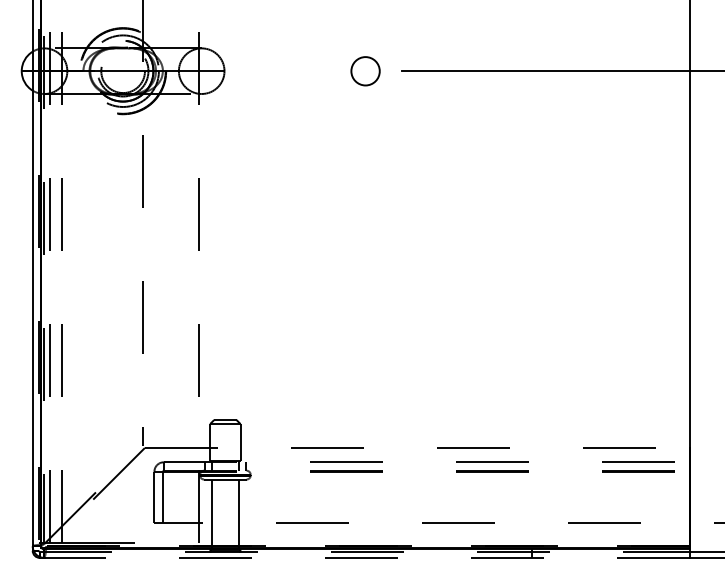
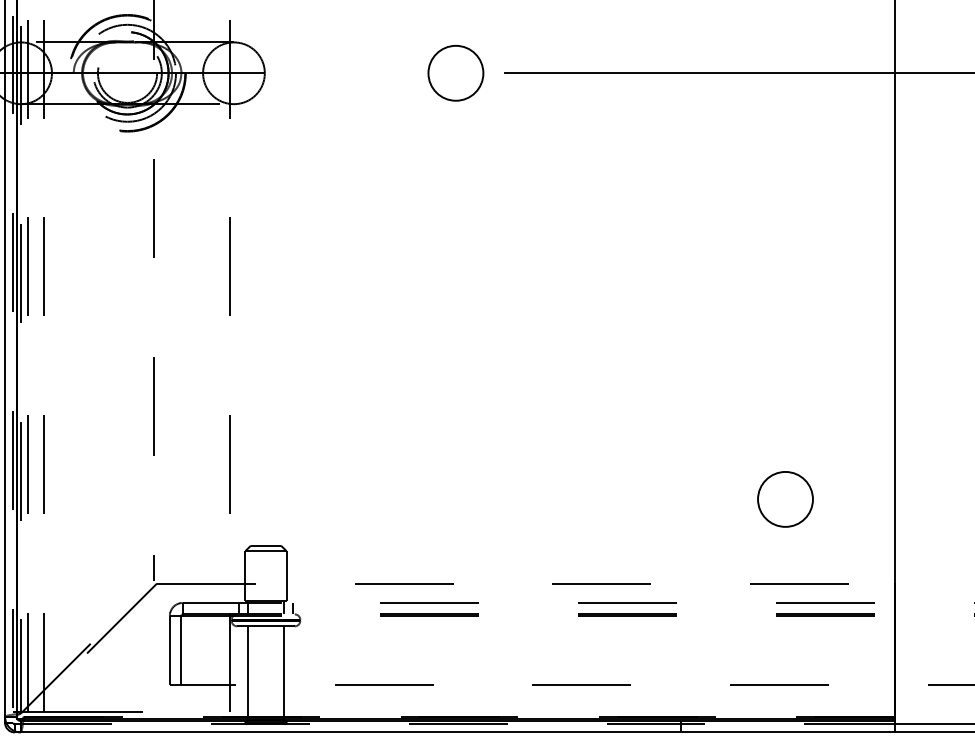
circle: (365, 71) -> (455, 73), size x1.43
circle: (608, 385) -> (784, 498), added
line: (367, 557) -> (458, 731), dashed -> solid

